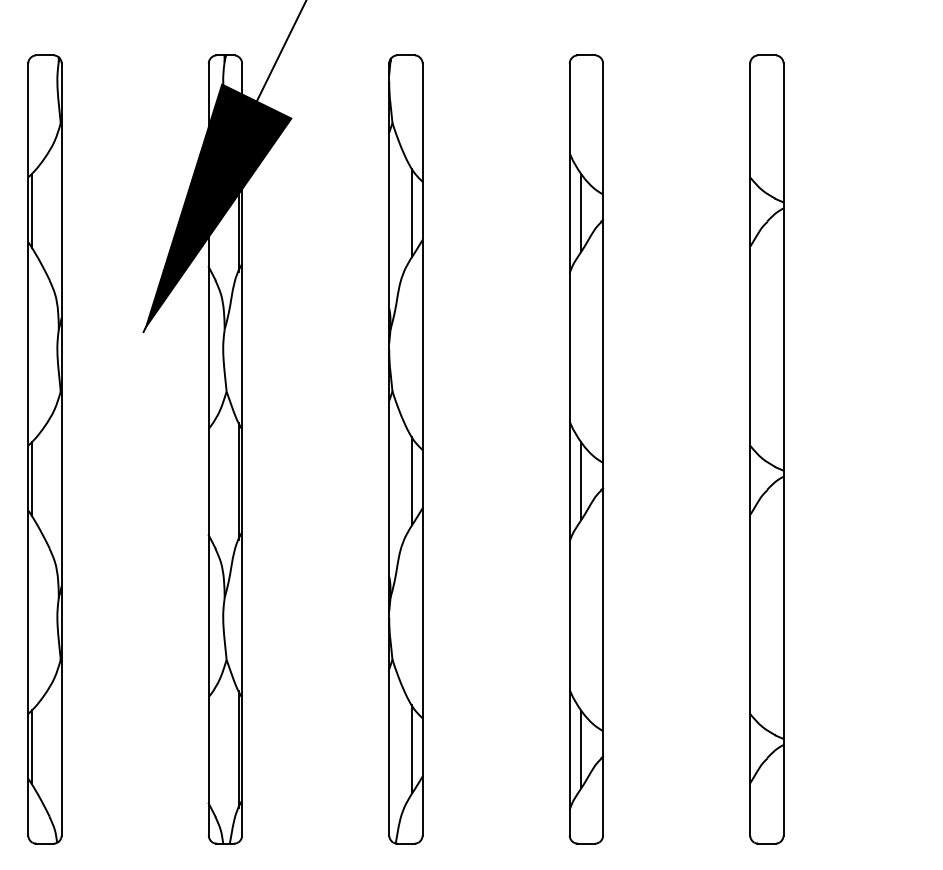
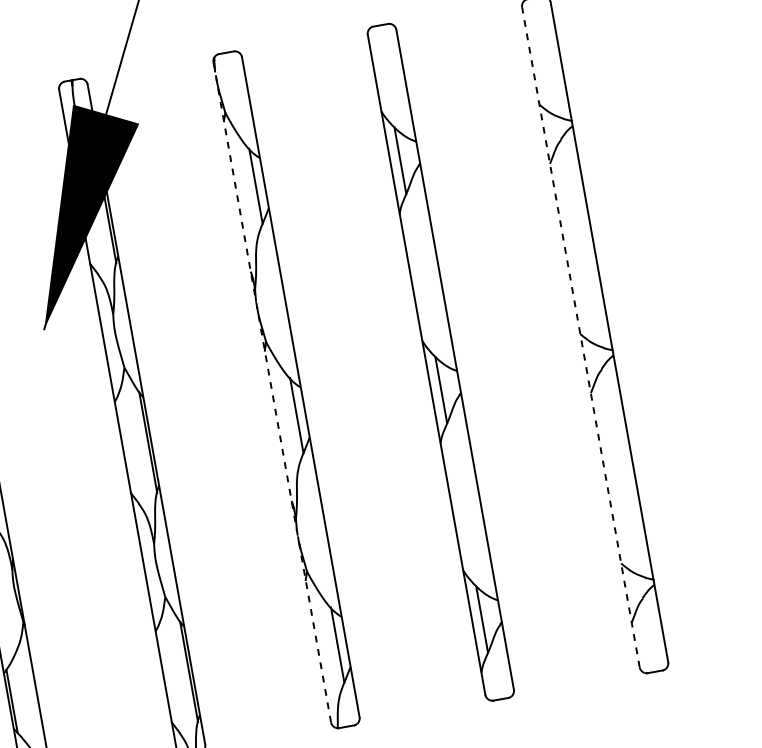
line: (389, 449) -> (272, 392), solid -> dashed
line: (750, 449) -> (581, 337), solid -> dashed

